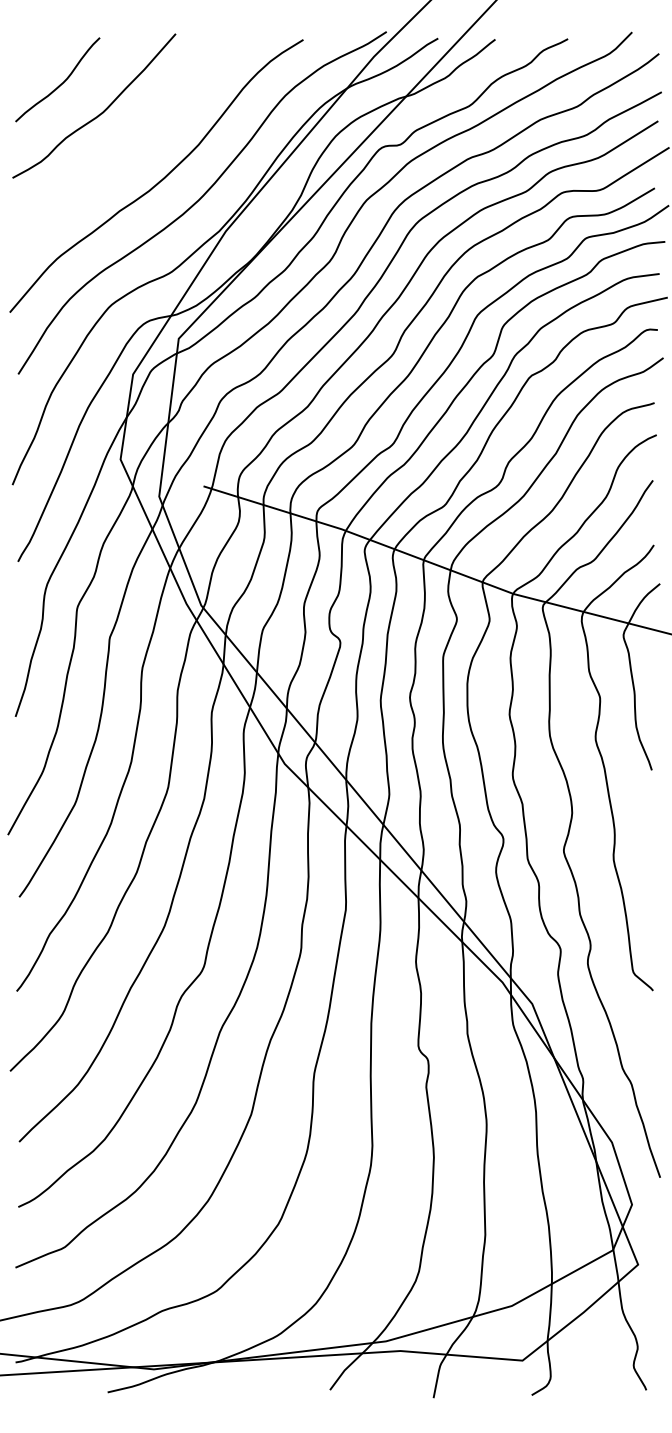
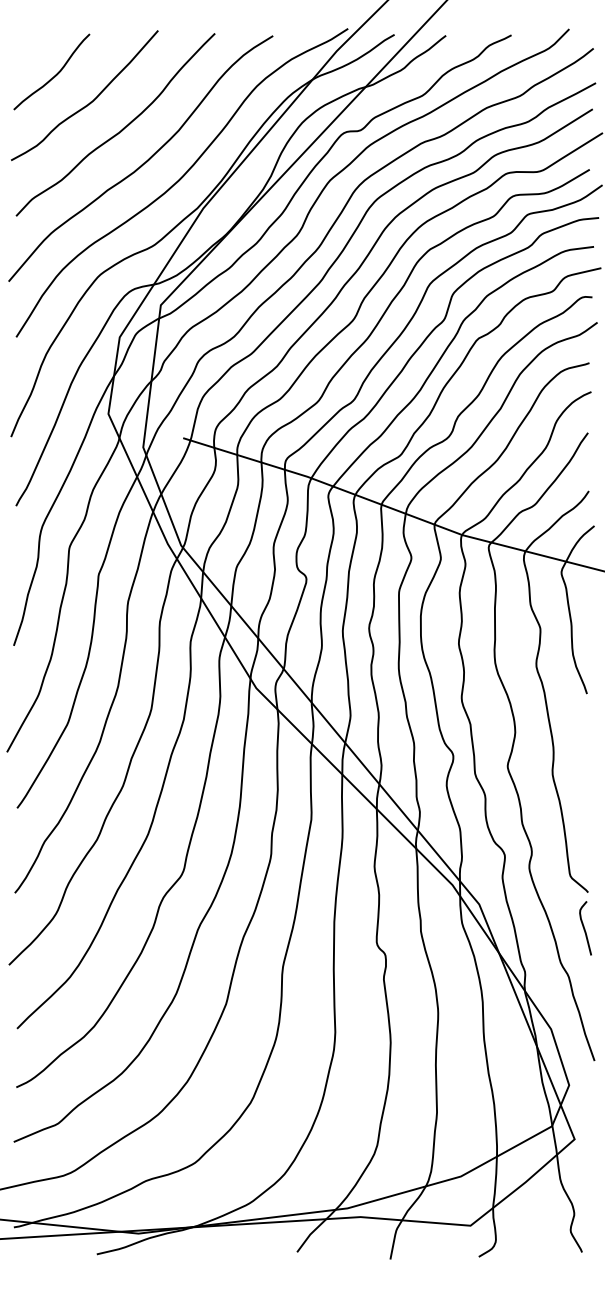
curve: (134, 144) -> (120, 130), added
curve: (649, 1030) -> (584, 928), added

